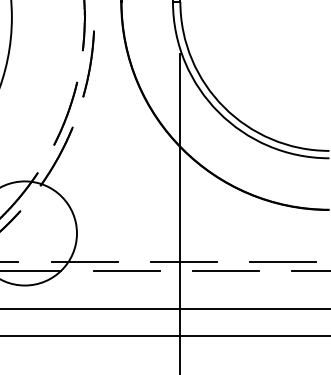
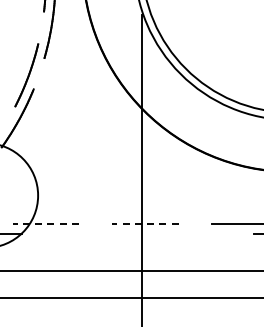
line: (84, 261) -> (45, 223), solid -> dashed
line: (183, 261) -> (145, 223), solid -> dashed
line: (126, 271) -> (87, 233), removed
line: (226, 271) -> (188, 233), removed

